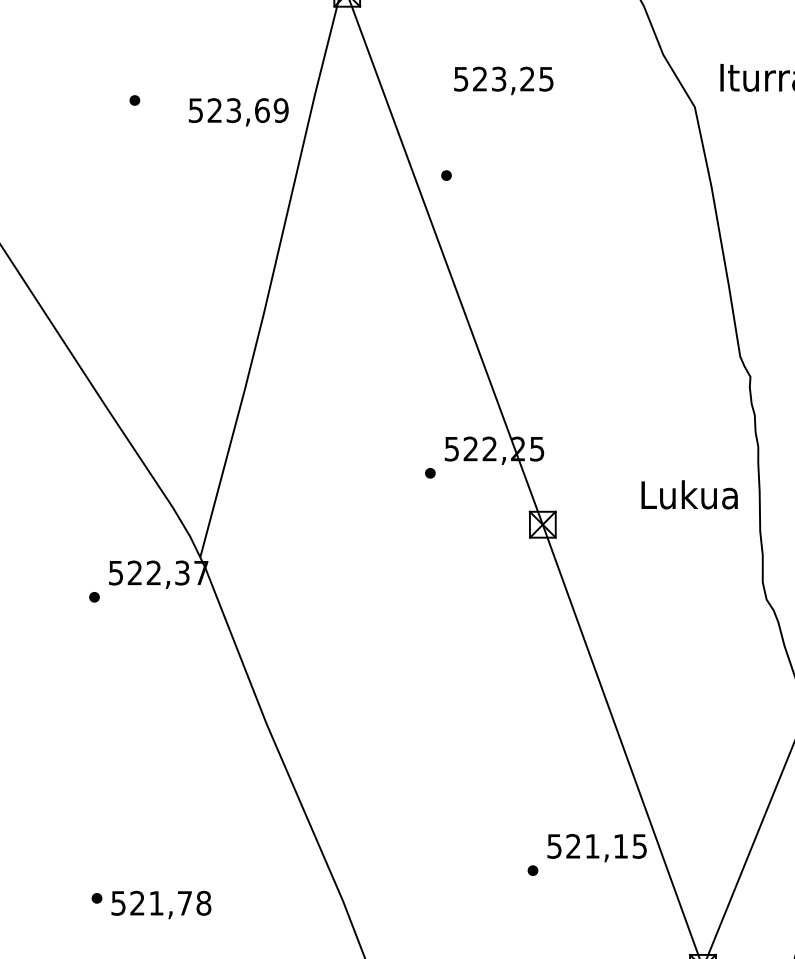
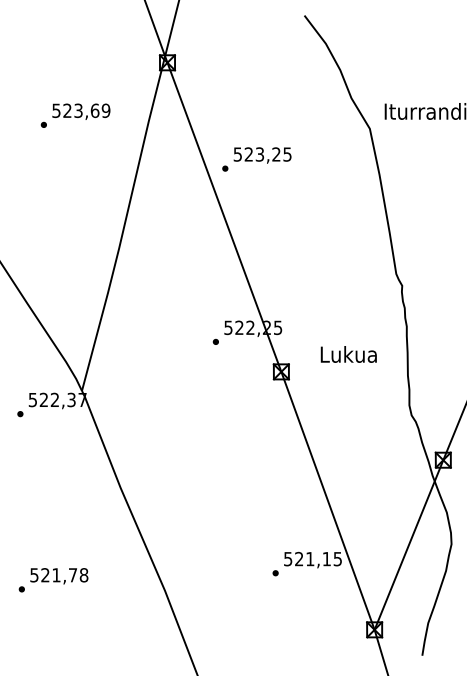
text: (503, 80) -> (262, 155), moved
text: (238, 111) -> (81, 111), moved
text: (689, 494) -> (348, 354), moved
text: (161, 905) -> (59, 576), moved

